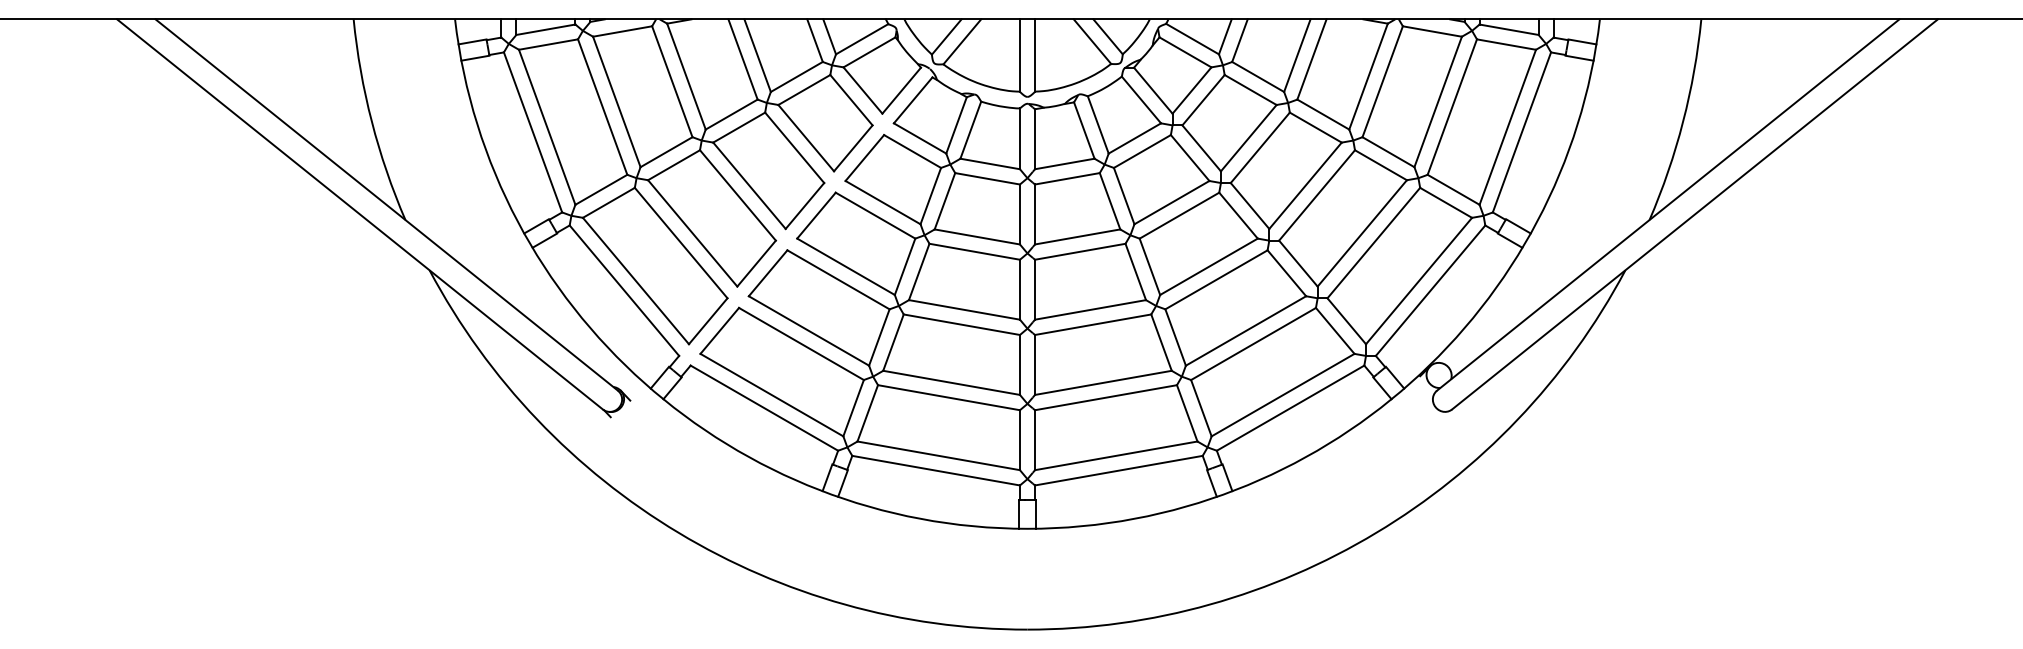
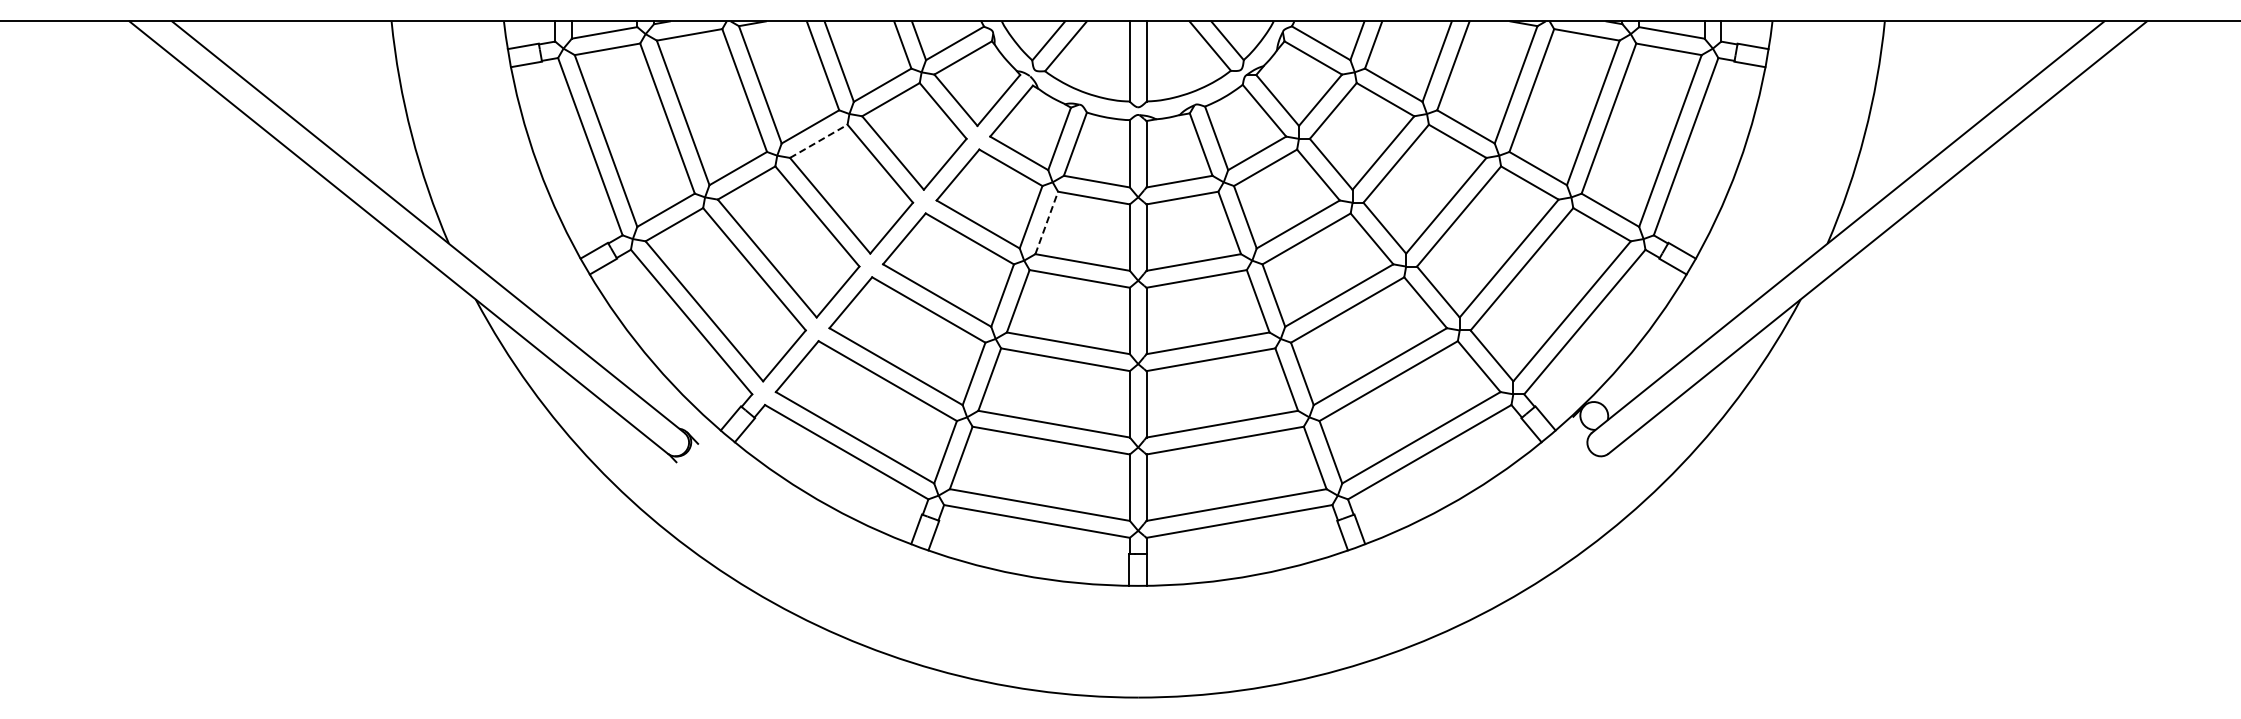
line: (739, 127) -> (819, 141), solid -> dashed
line: (944, 200) -> (1046, 222), solid -> dashed

